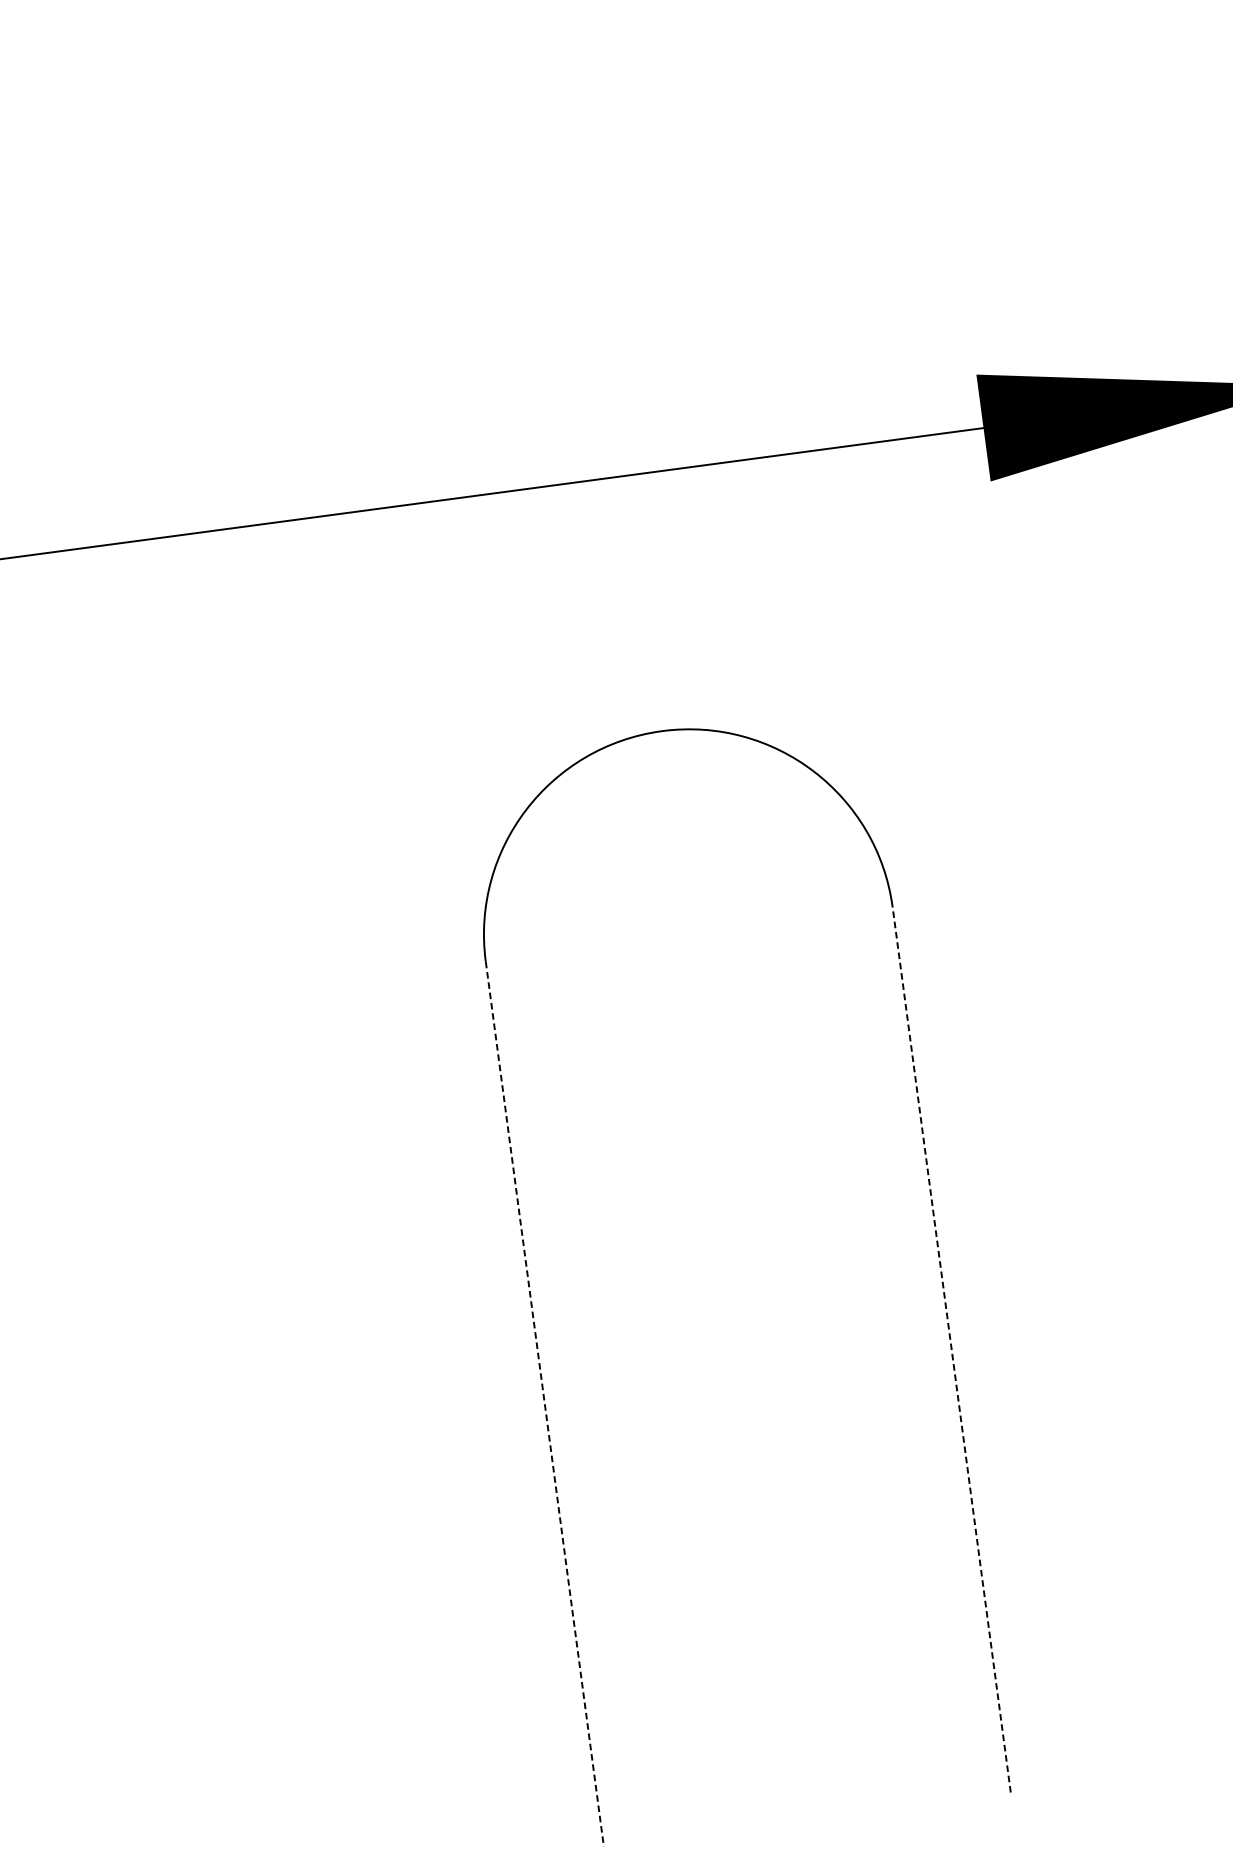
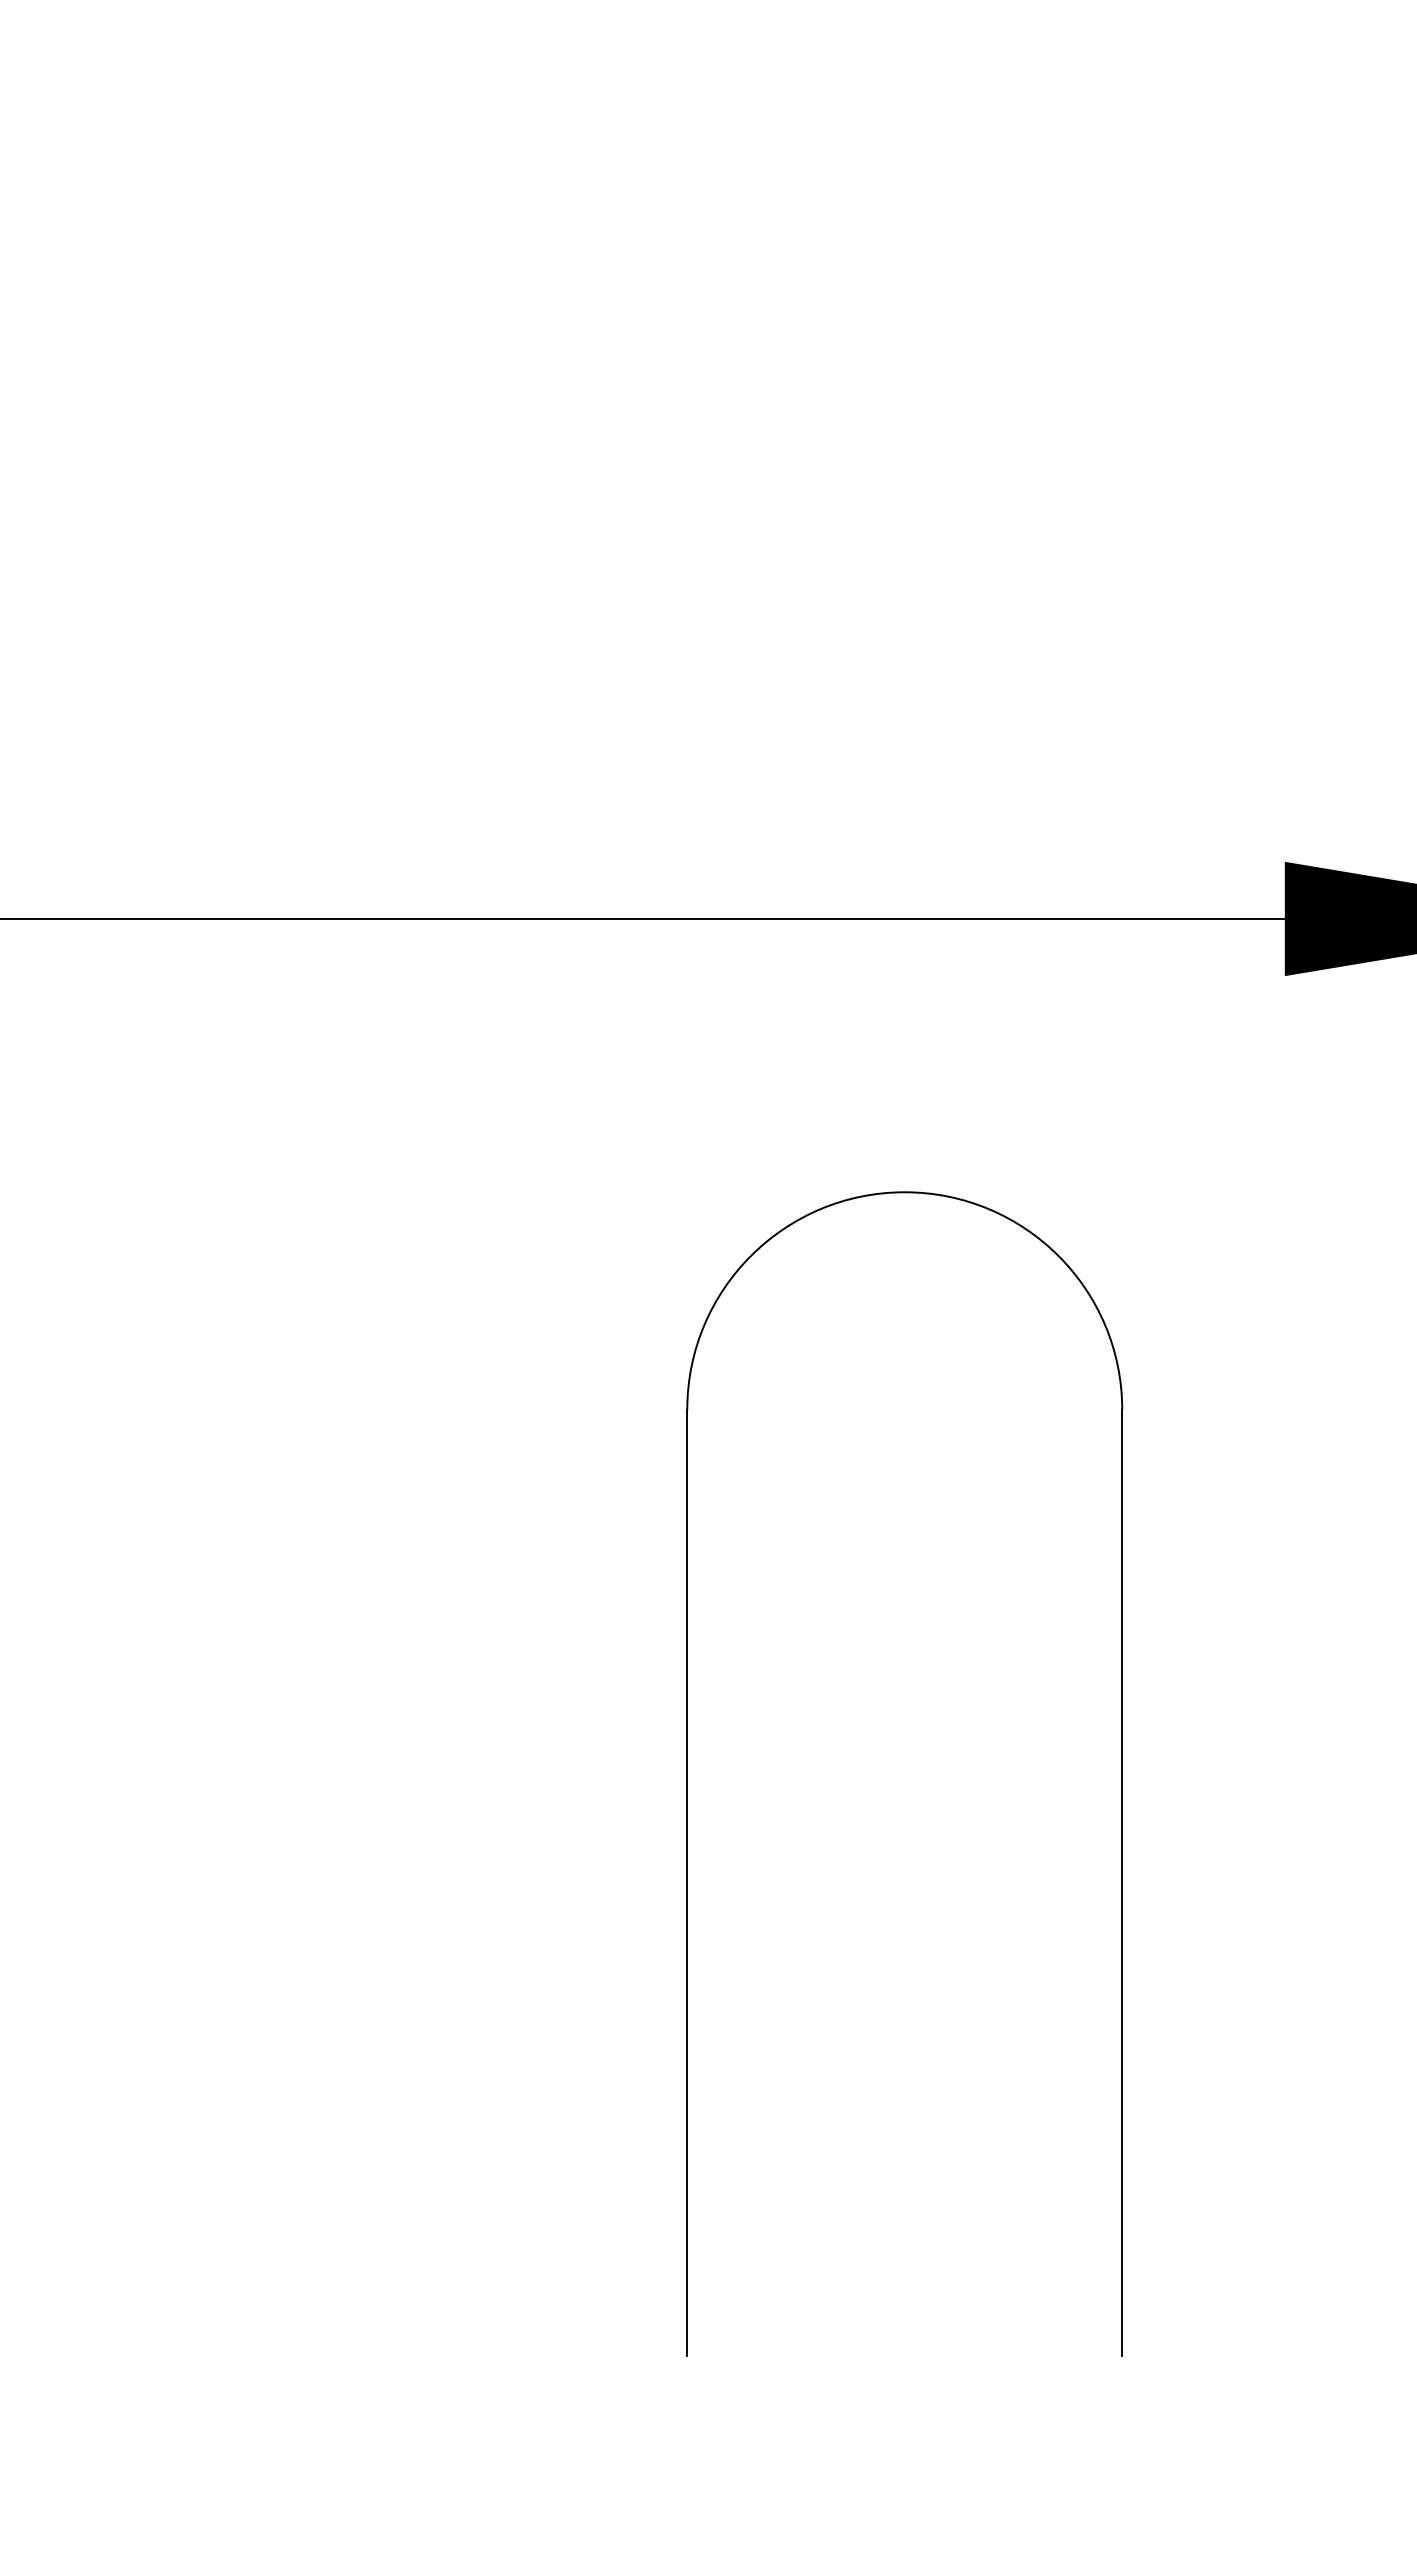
line: (951, 1349) -> (1122, 1882), dashed -> solid
line: (545, 1404) -> (687, 1883), dashed -> solid

